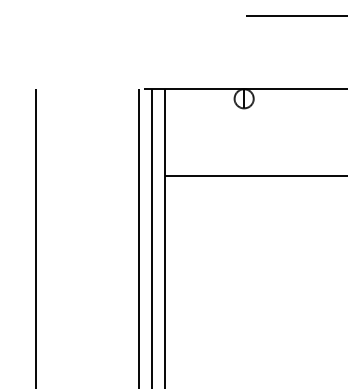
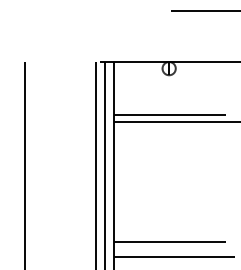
line: (244, 166) -> (169, 115), added
line: (244, 348) -> (169, 241), added
line: (251, 371) -> (174, 257), added

